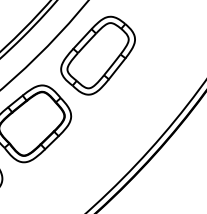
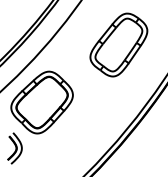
part: (97, 54) -> (118, 44), moved

